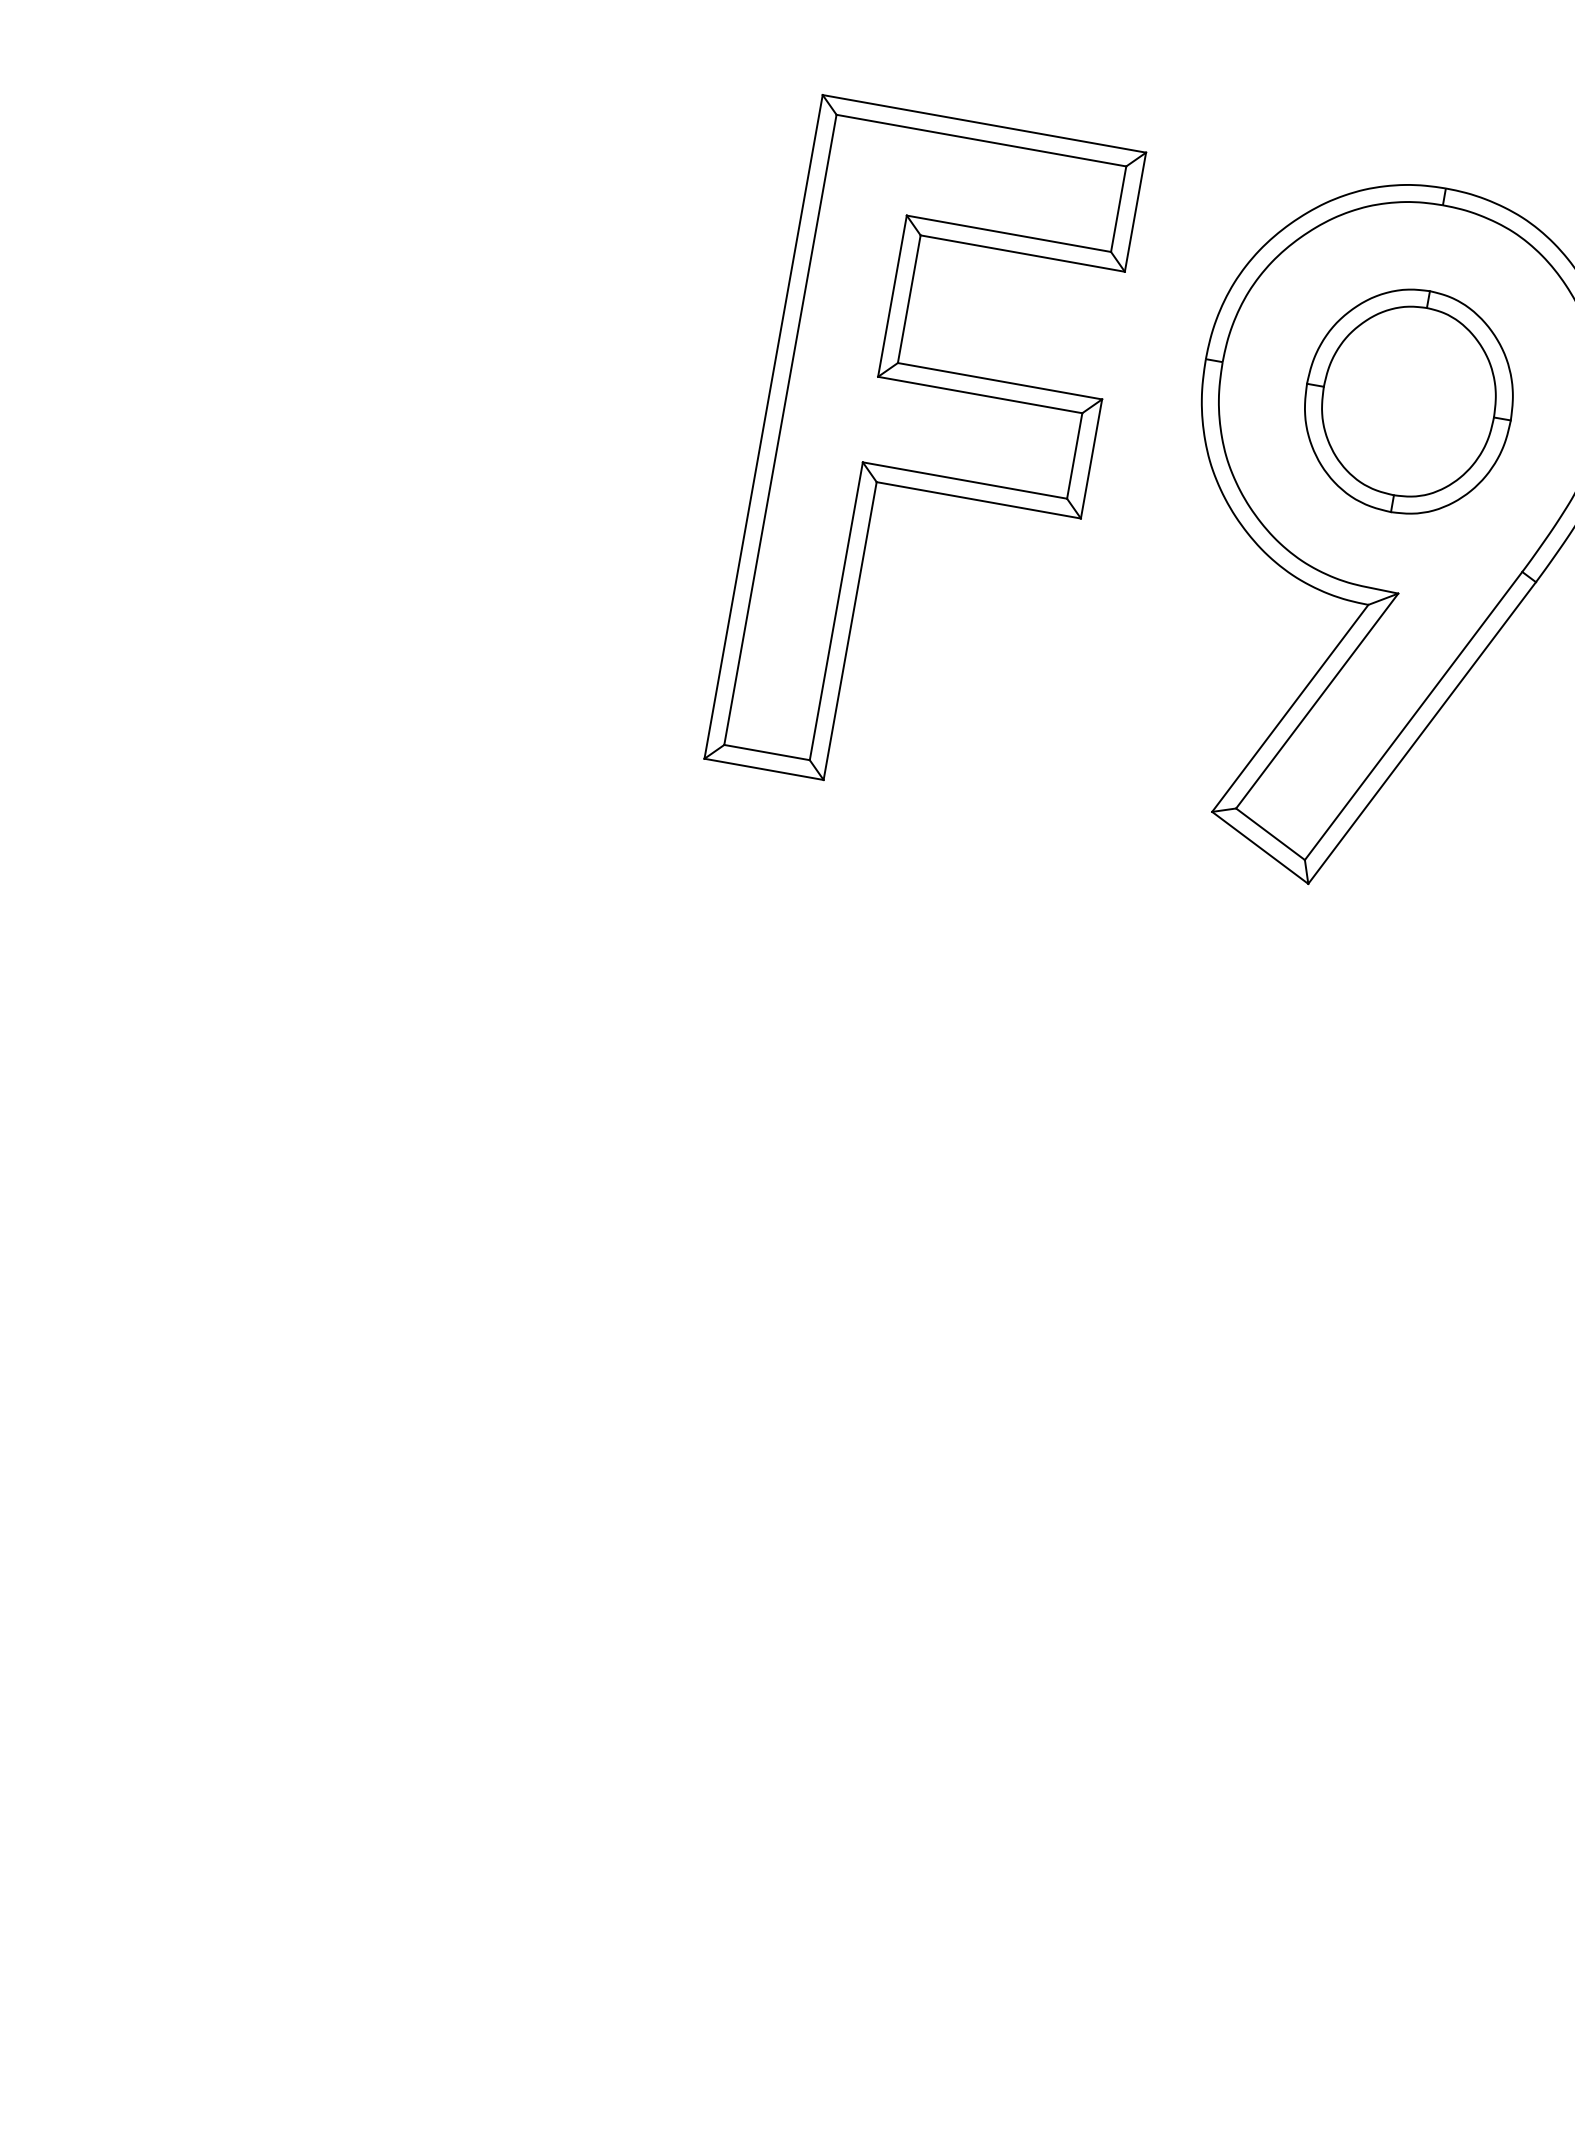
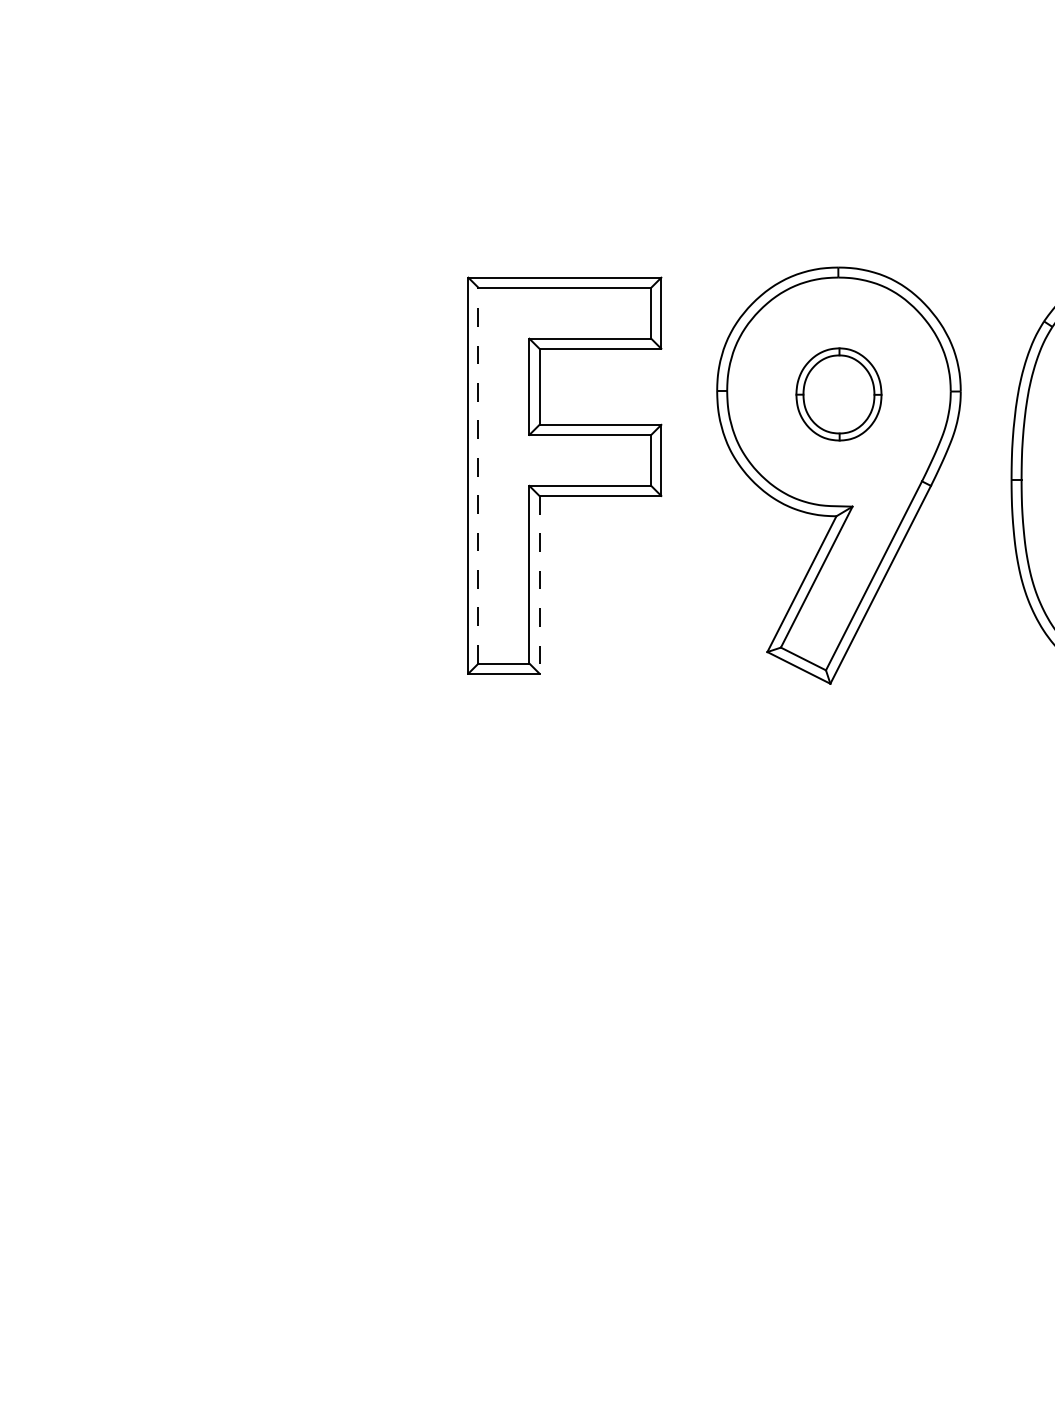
part: (1408, 401) -> (838, 394), size x0.7
line: (780, 429) -> (478, 475), solid -> dashed
line: (850, 630) -> (539, 584), solid -> dashed

